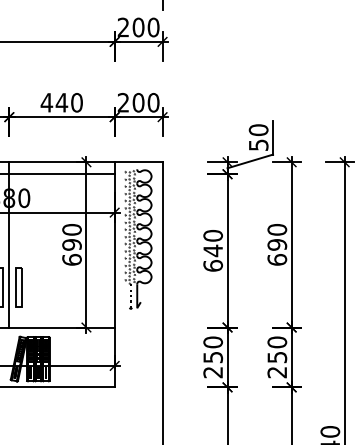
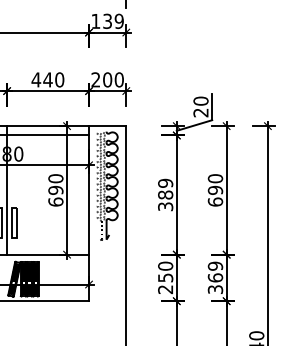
text: (138, 26) -> (107, 20), 200 -> 139
text: (258, 144) -> (200, 112), 50 -> 20
text: (213, 250) -> (165, 194), 640 -> 389
text: (277, 356) -> (215, 277), 250 -> 369

